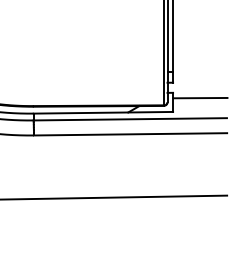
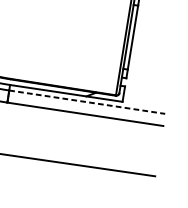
line: (200, 97) -> (146, 93), removed
line: (130, 119) -> (87, 102), solid -> dashed

